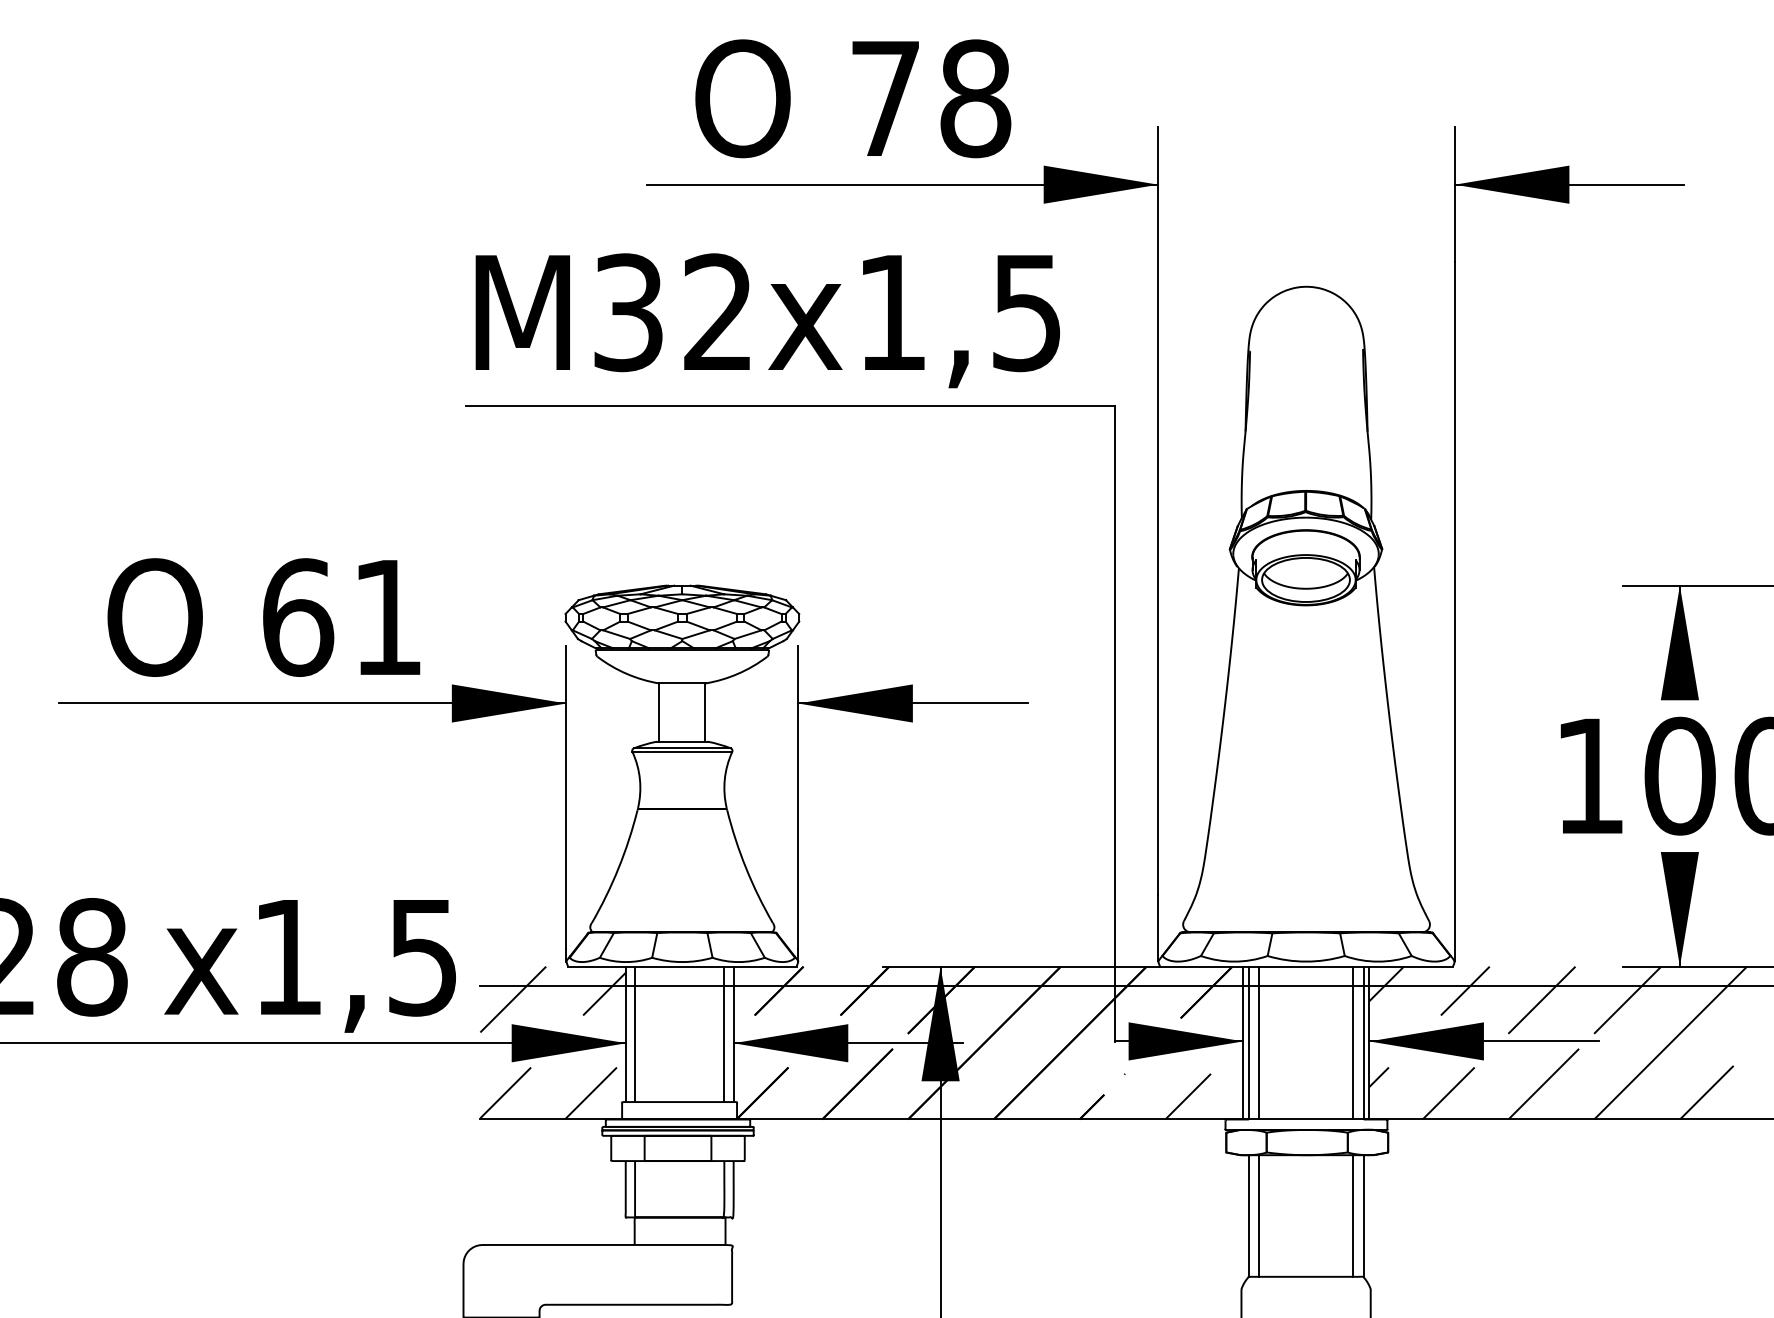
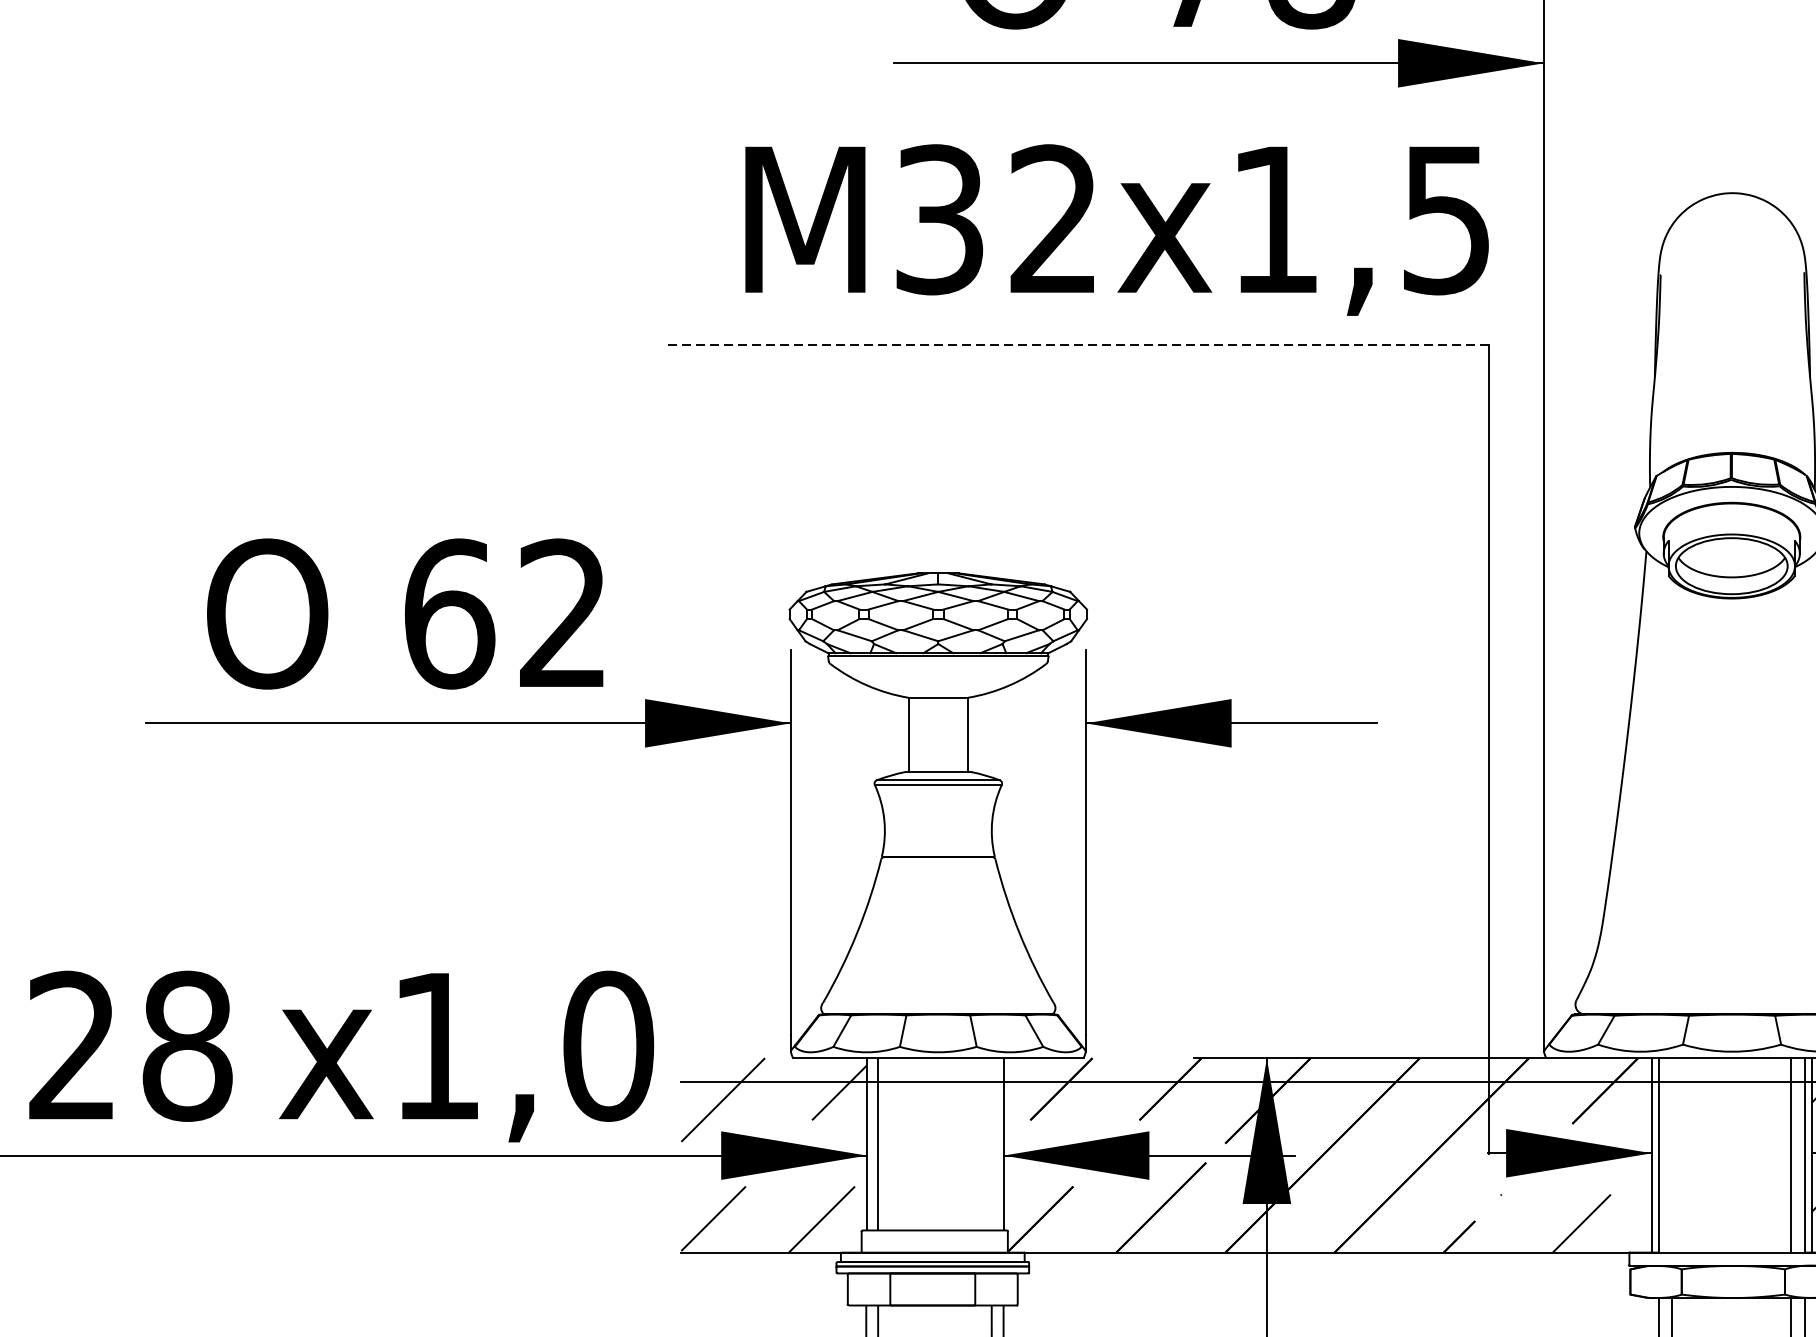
text: (767, 320) -> (1116, 229), moved
line: (790, 406) -> (1075, 345), solid -> dashed
text: (386, 616) -> (561, 612), 61 -> 62
text: (422, 957) -> (607, 1046), x1,5 -> x1,0
line: (724, 1034) -> (991, 1144), removed
line: (1259, 1042) -> (1672, 1154), removed

